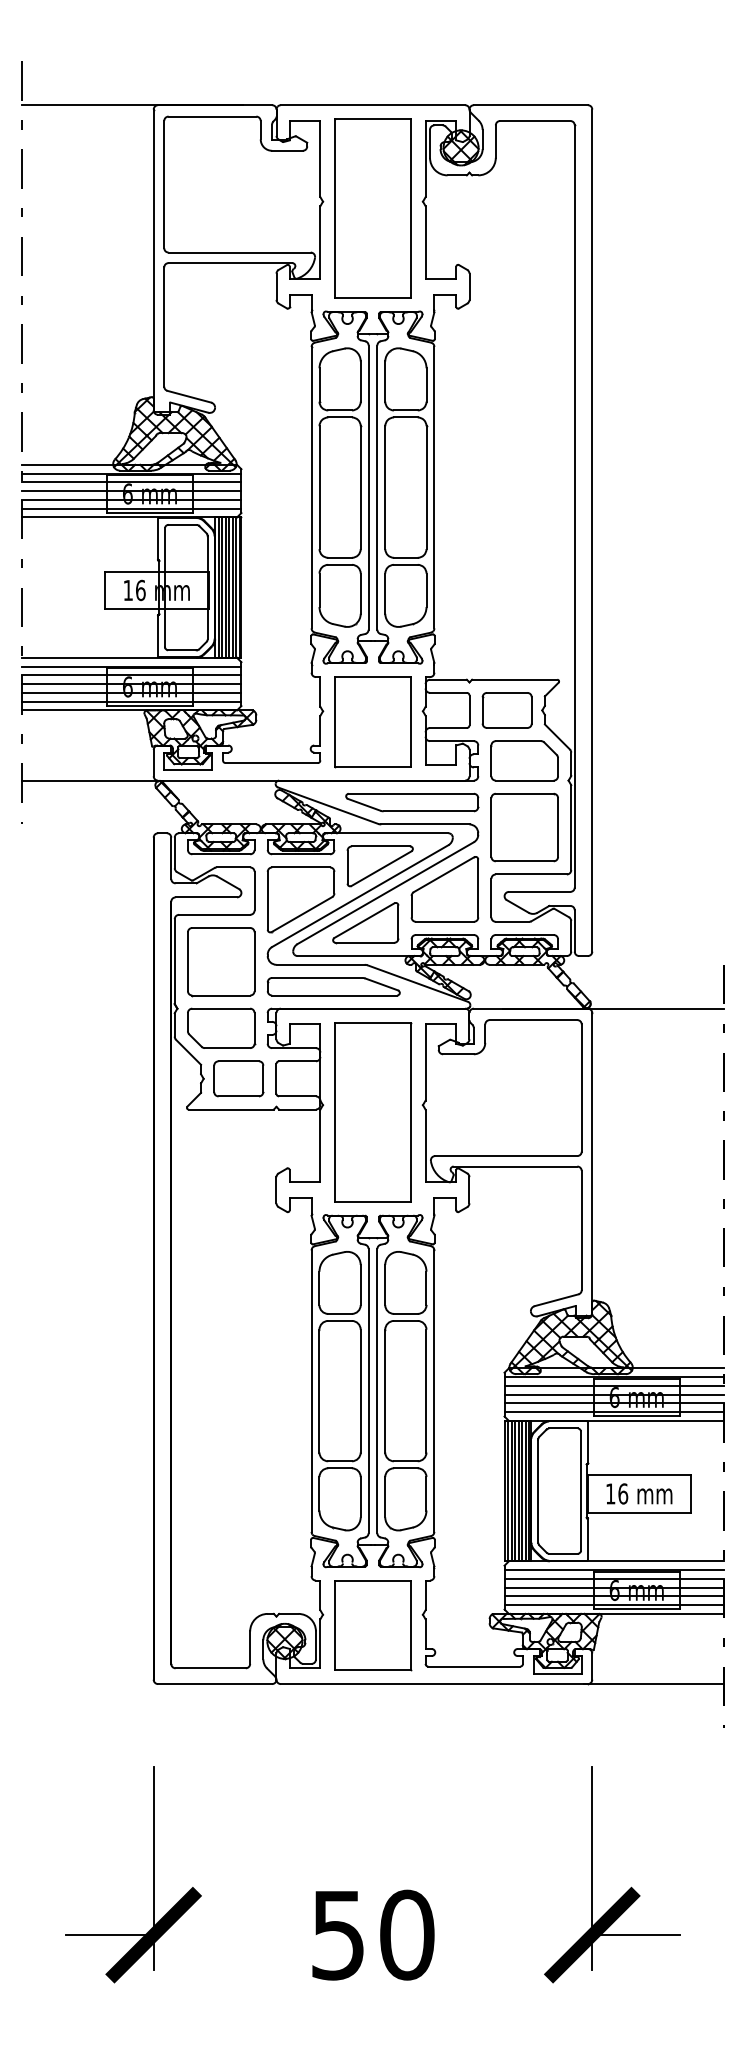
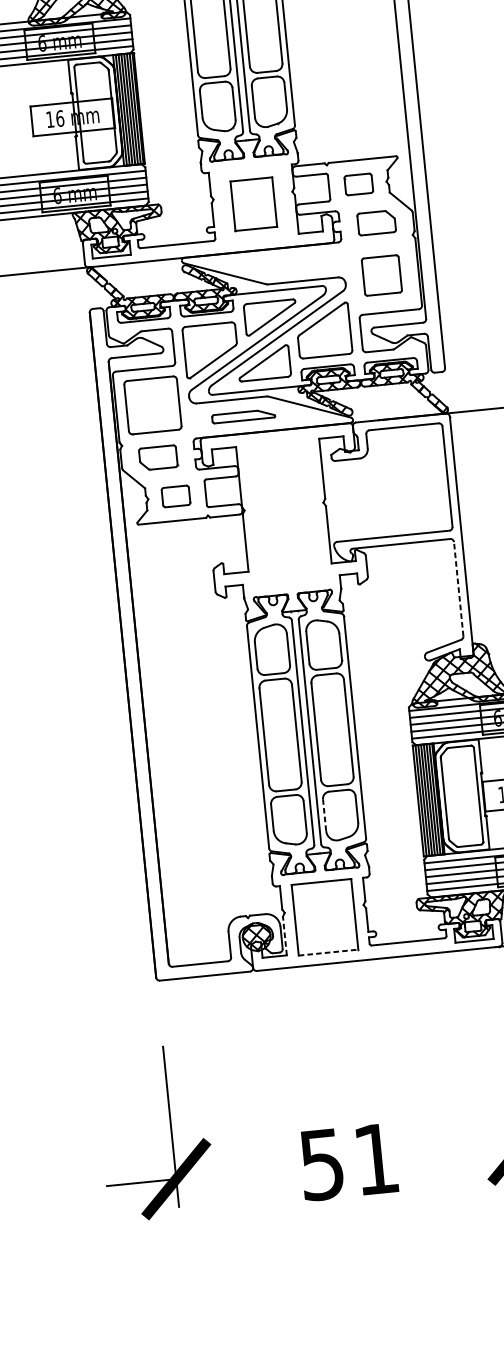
part: (506, 710) -> (358, 184), size x0.7
part: (372, 722) -> (253, 204), size x0.7
part: (524, 760) -> (376, 222), size x0.7
part: (412, 802) -> (291, 264), removed
part: (524, 827) -> (381, 275), size x0.7
part: (333, 986) -> (243, 416), size x0.6
part: (221, 1027) -> (158, 457), size x0.7
part: (238, 1078) -> (175, 496), size x0.7
part: (373, 1112) -> (285, 512), removed
line: (581, 1230) -> (458, 589), solid -> dashed
line: (385, 1497) -> (324, 815), solid -> dashed
line: (320, 1643) -> (285, 935), solid -> dashed
line: (372, 1670) -> (328, 953), solid -> dashed
text: (407, 1934) -> (376, 1158), 50 -> 51

